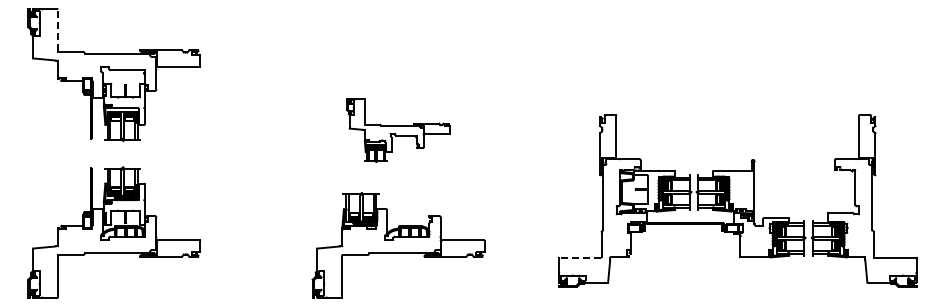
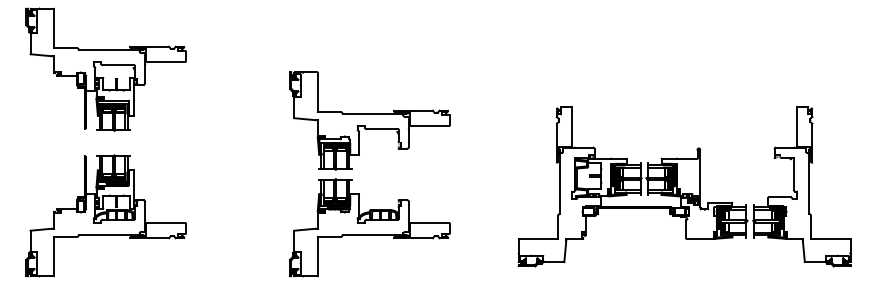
line: (57, 30) -> (53, 28), dashed -> solid
part: (398, 130) -> (369, 121), size x1.67
line: (580, 257) -> (538, 238), dashed -> solid

